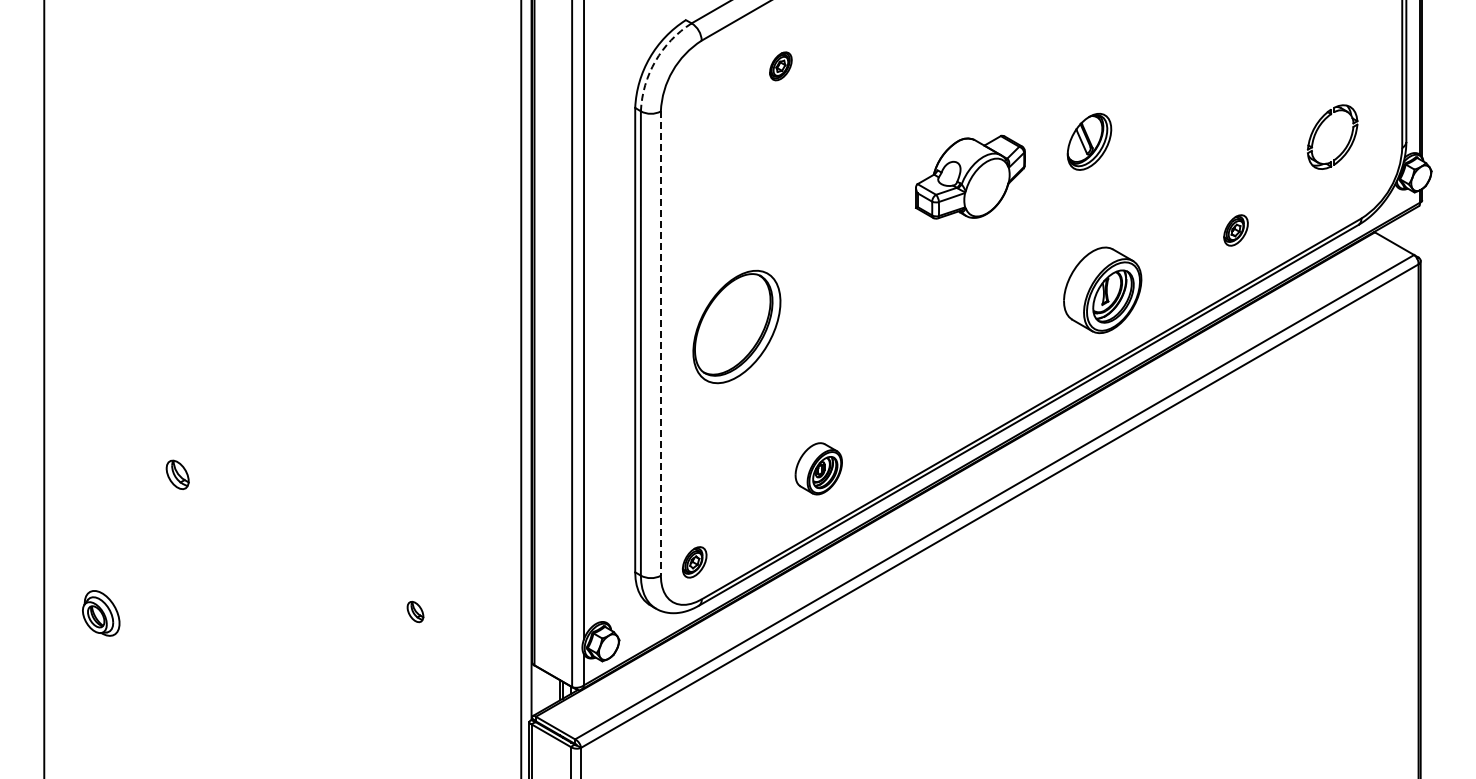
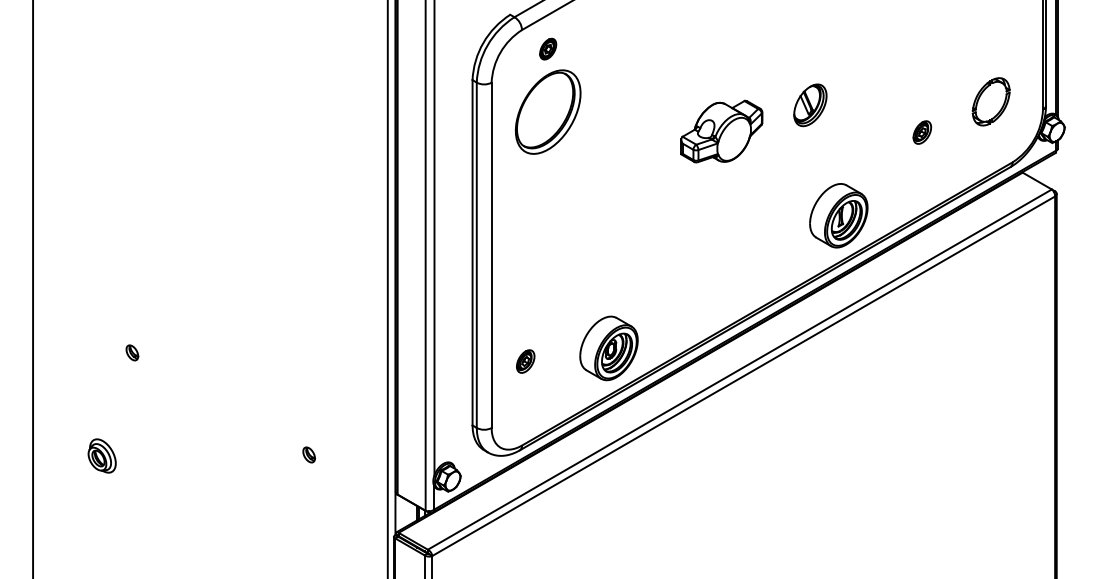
arc: (655, 61) -> (487, 45), dashed -> solid
part: (780, 66) -> (547, 49), moved
part: (1235, 230) -> (921, 132), moved
part: (1102, 290) -> (838, 215), moved
part: (736, 326) -> (547, 111), moved
line: (660, 344) -> (491, 256), dashed -> solid
part: (818, 468) -> (608, 348), size x1.67
part: (177, 474) -> (132, 352), size x0.71
part: (694, 562) -> (525, 361), moved
part: (101, 613) -> (102, 456), moved

